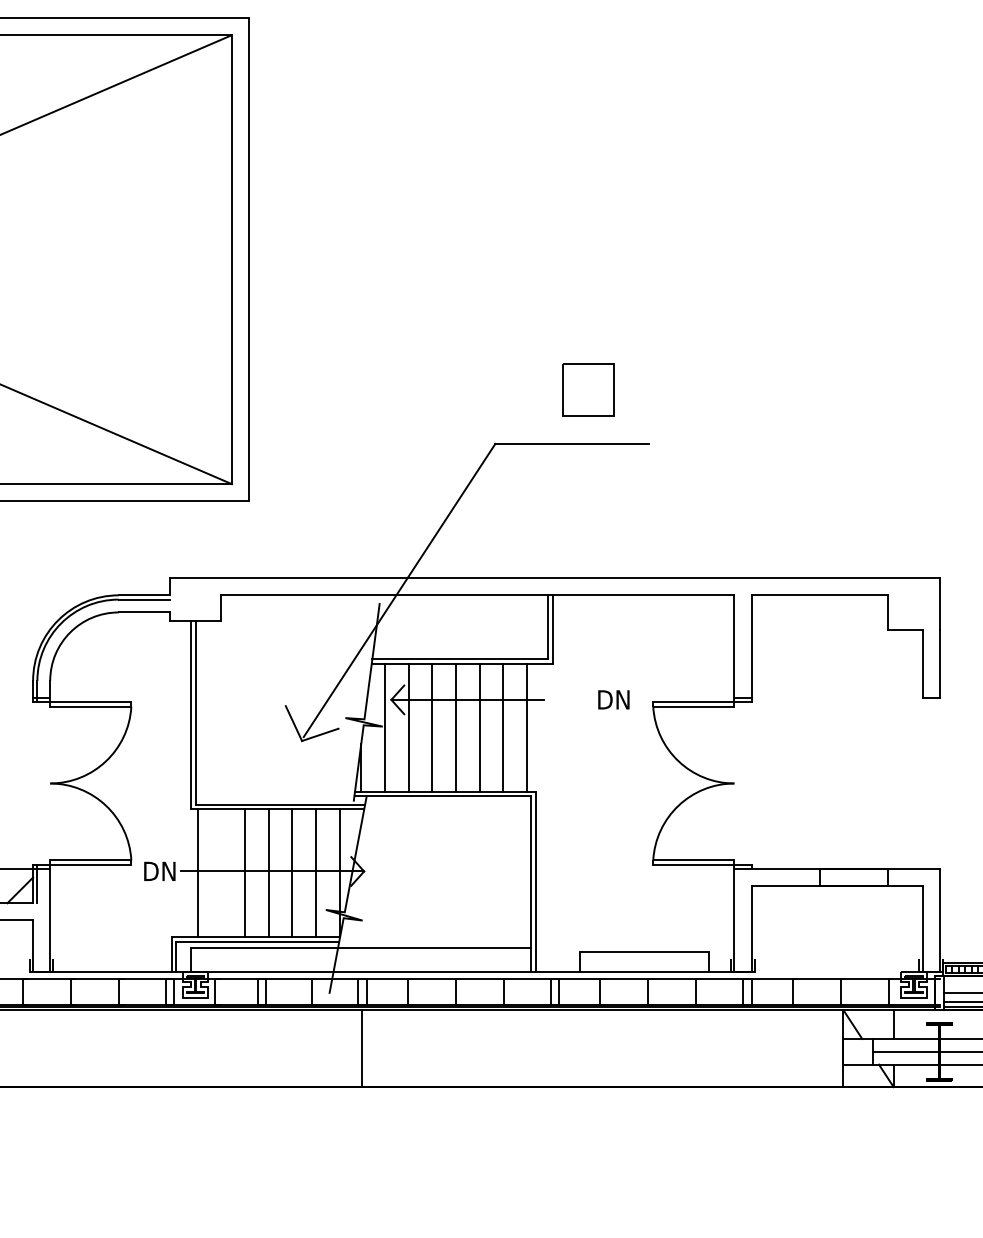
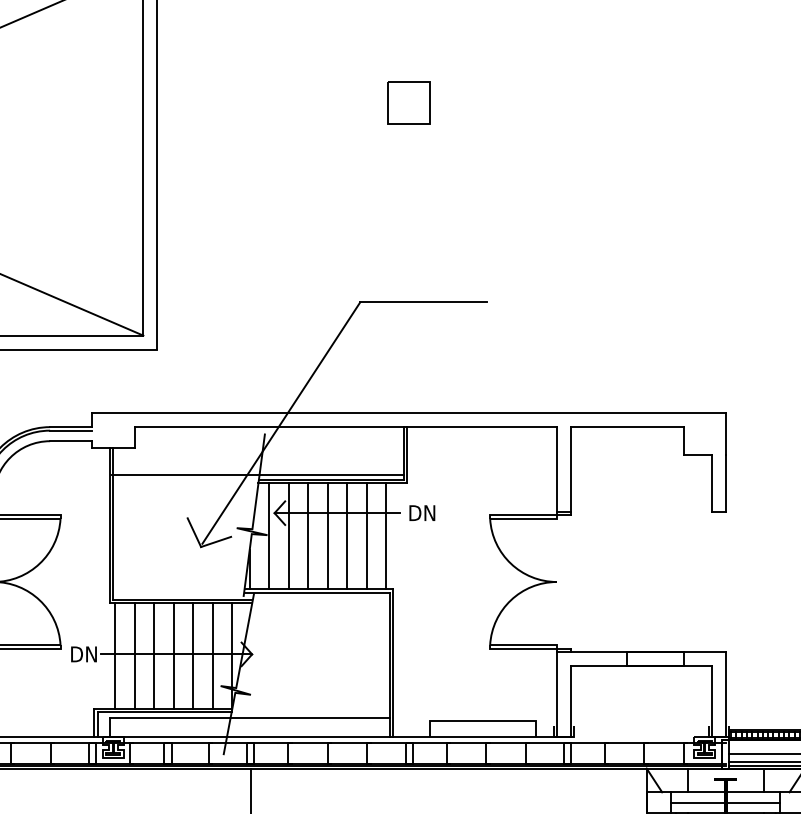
part: (588, 389) -> (408, 102), moved
line: (370, 653) -> (257, 474), added
text: (613, 699) -> (422, 512), moved
line: (221, 873) -> (134, 656), added

